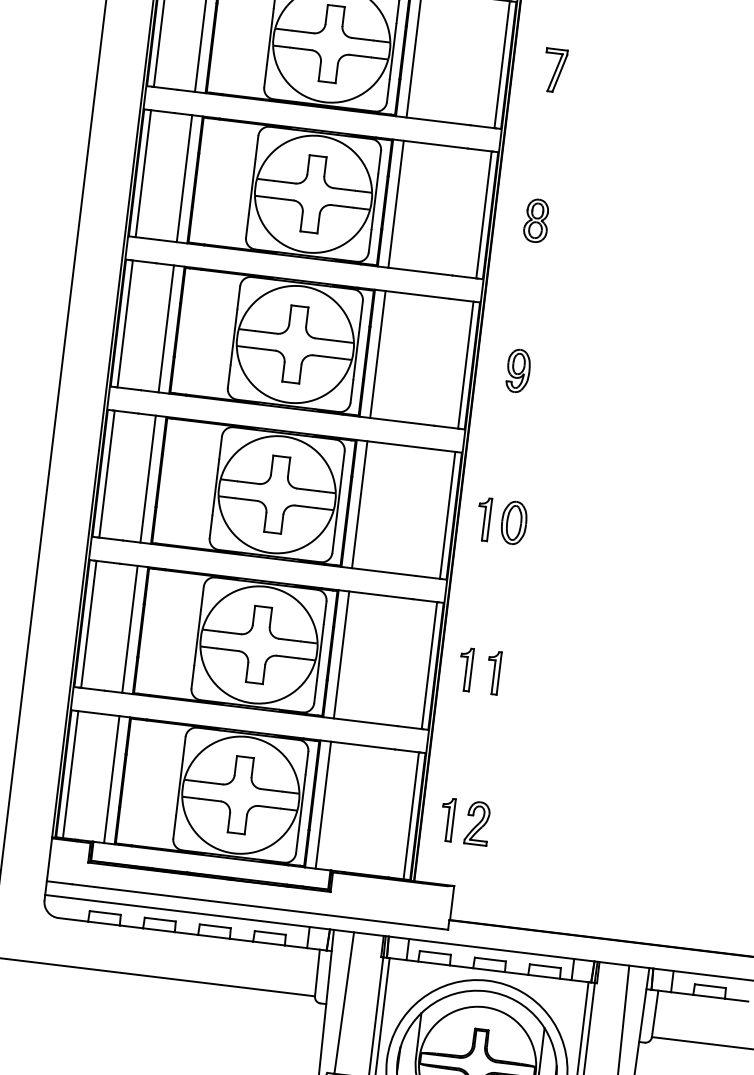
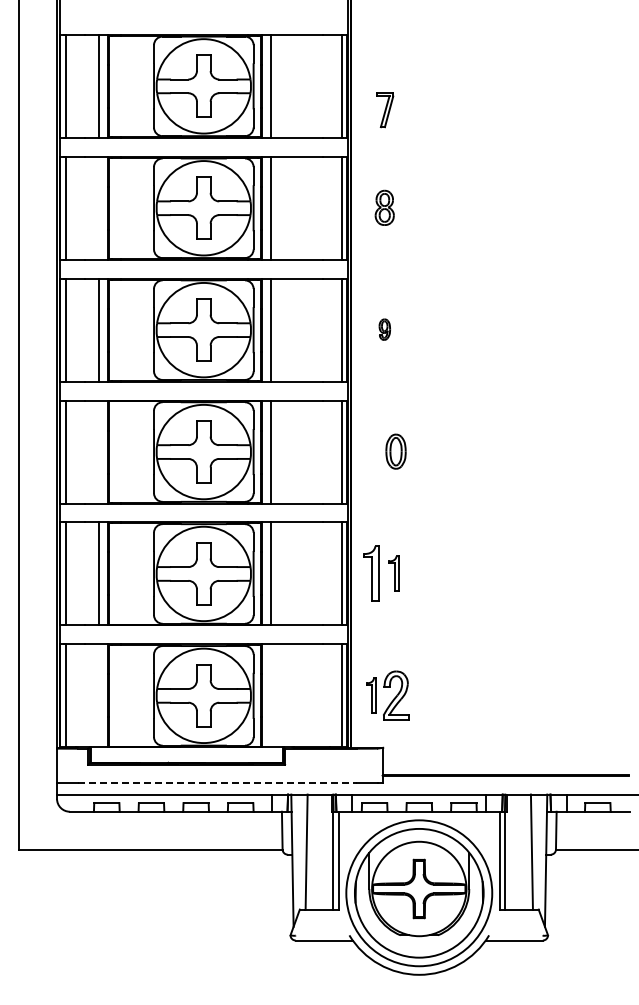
part: (555, 71) -> (385, 110), moved
line: (185, 177) -> (99, 207), removed
part: (518, 370) -> (384, 329), size x0.6
line: (148, 478) -> (99, 451), removed
part: (483, 519) -> (371, 451), removed
part: (465, 669) -> (371, 573), size x1.6
line: (112, 779) -> (99, 695), removed
line: (323, 804) -> (270, 695), removed
part: (477, 823) -> (395, 695), size x1.4
line: (244, 905) -> (217, 783), solid -> dashed

